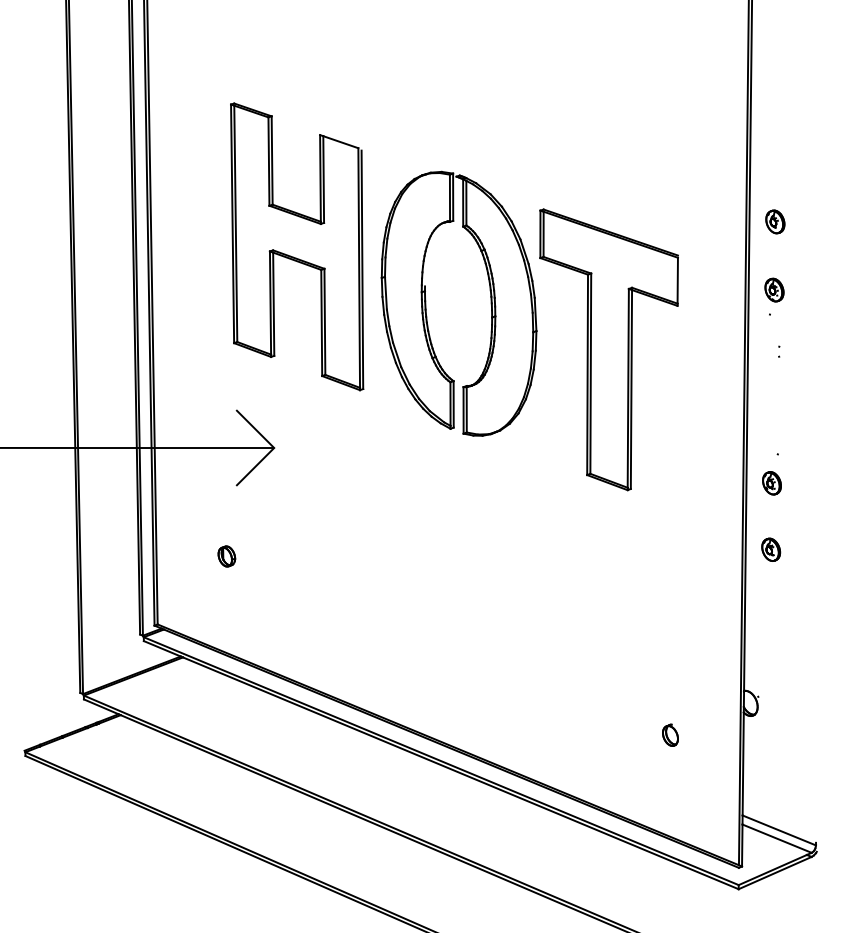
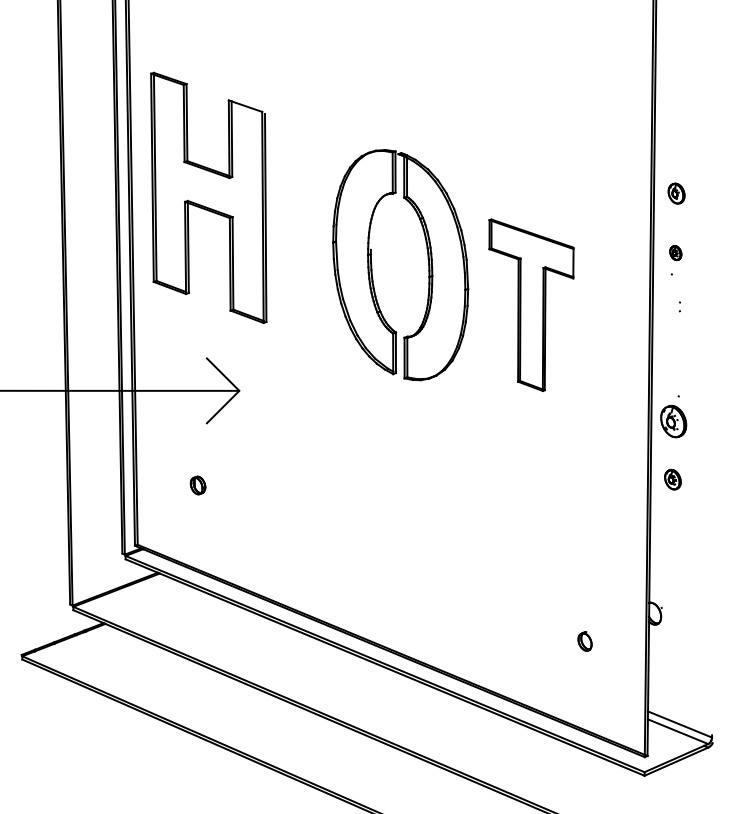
part: (297, 246) -> (209, 197), moved
part: (774, 289) -> (675, 252), size x0.7
part: (608, 349) -> (531, 304), size x0.7
part: (771, 483) -> (673, 421), size x1.6

